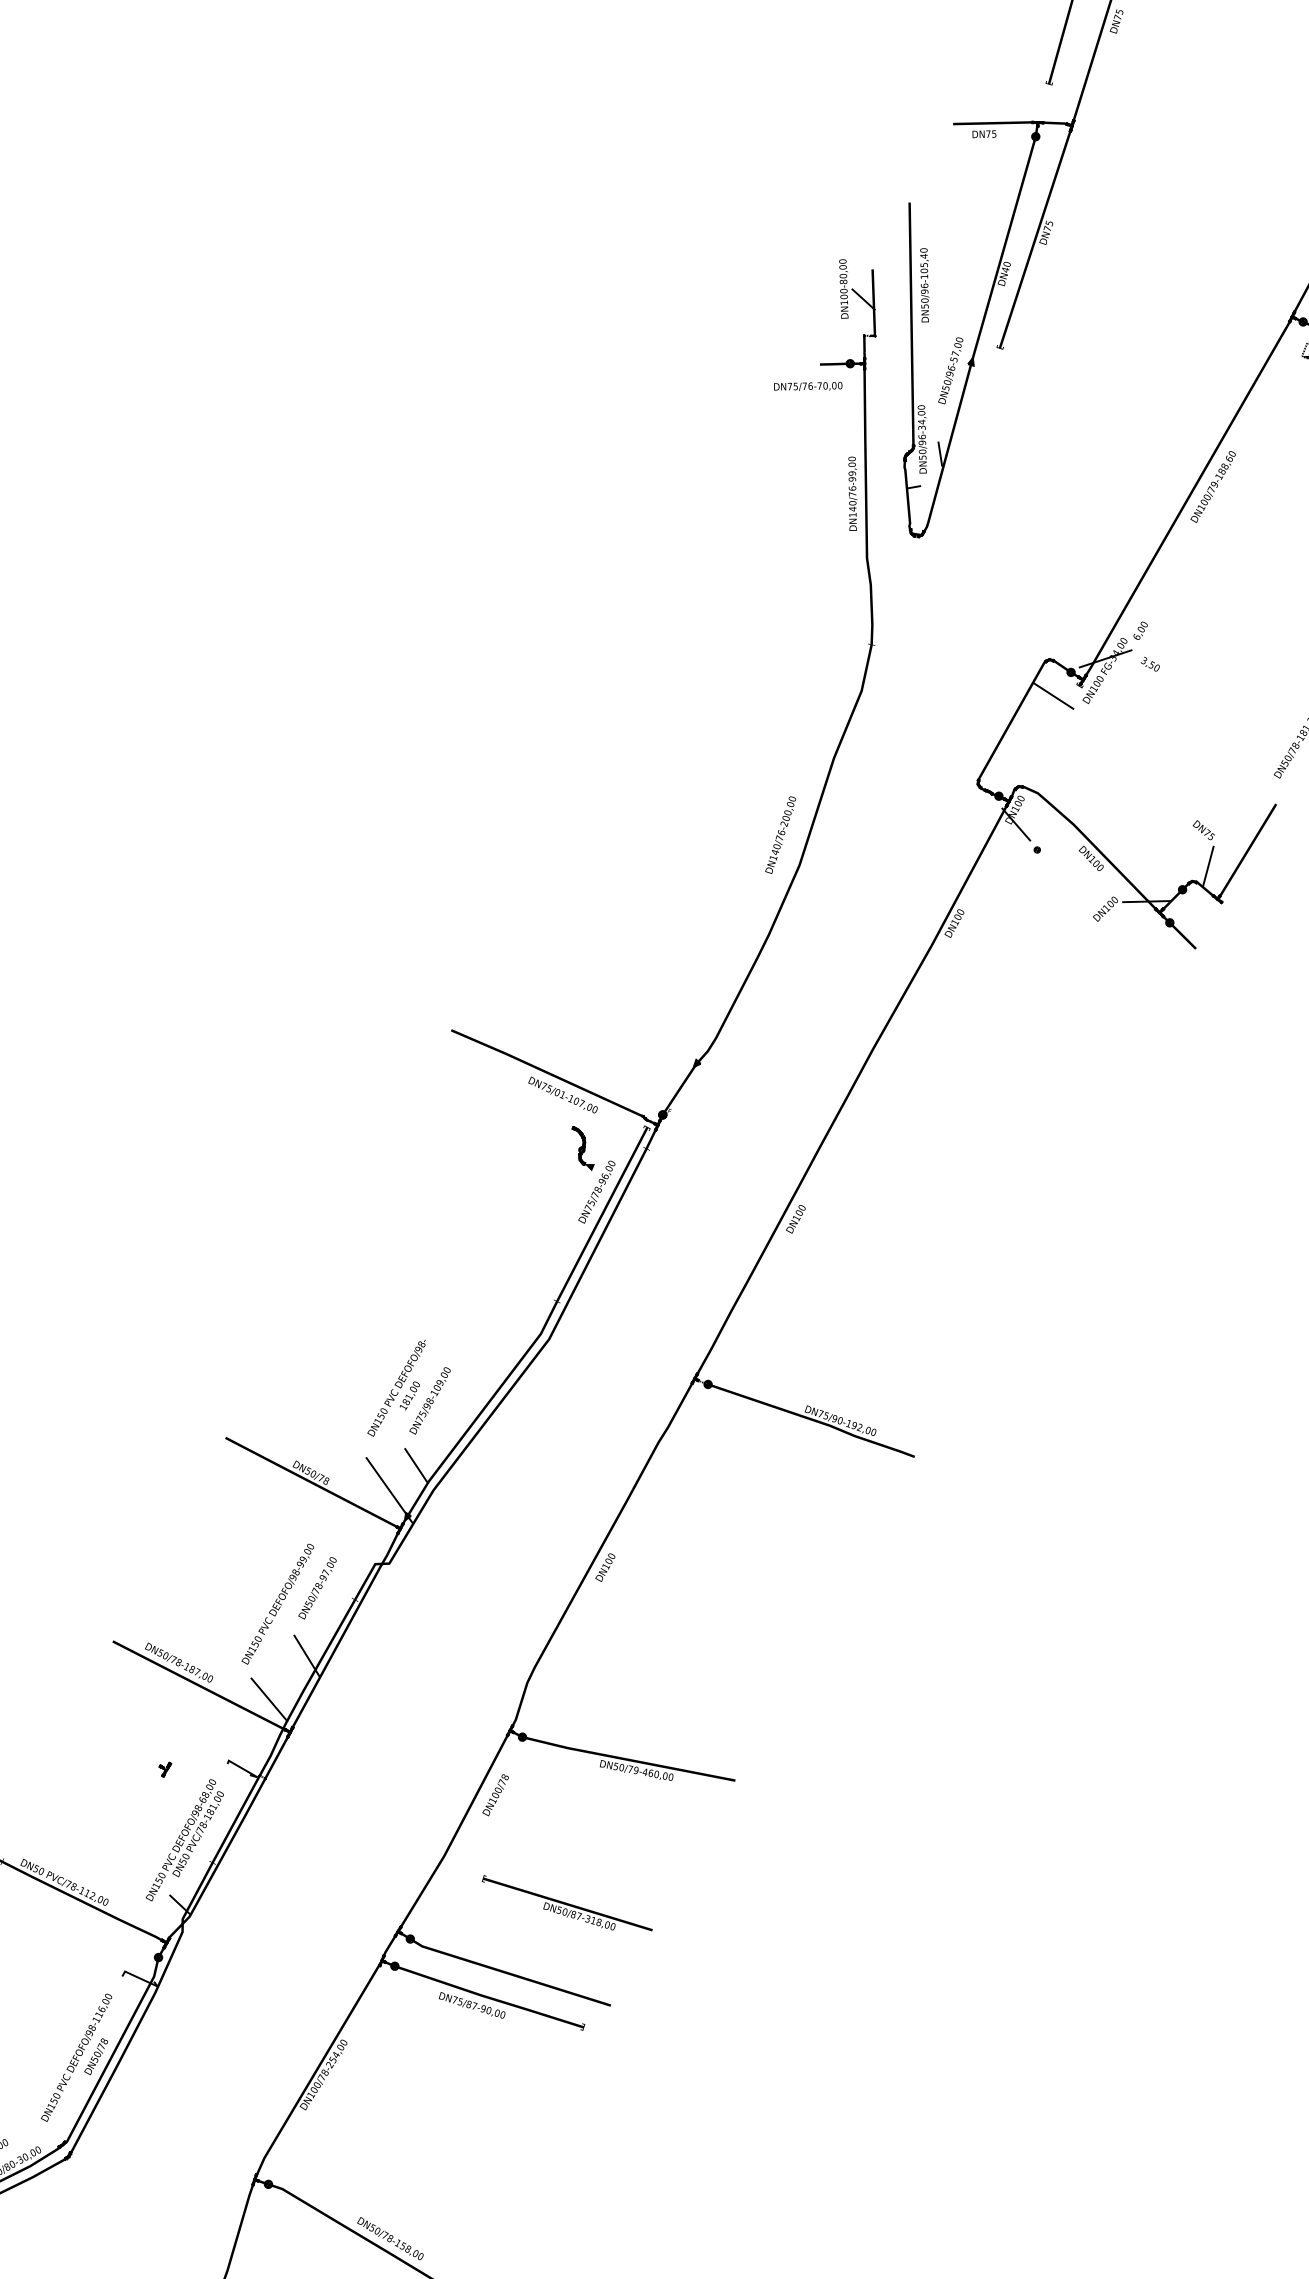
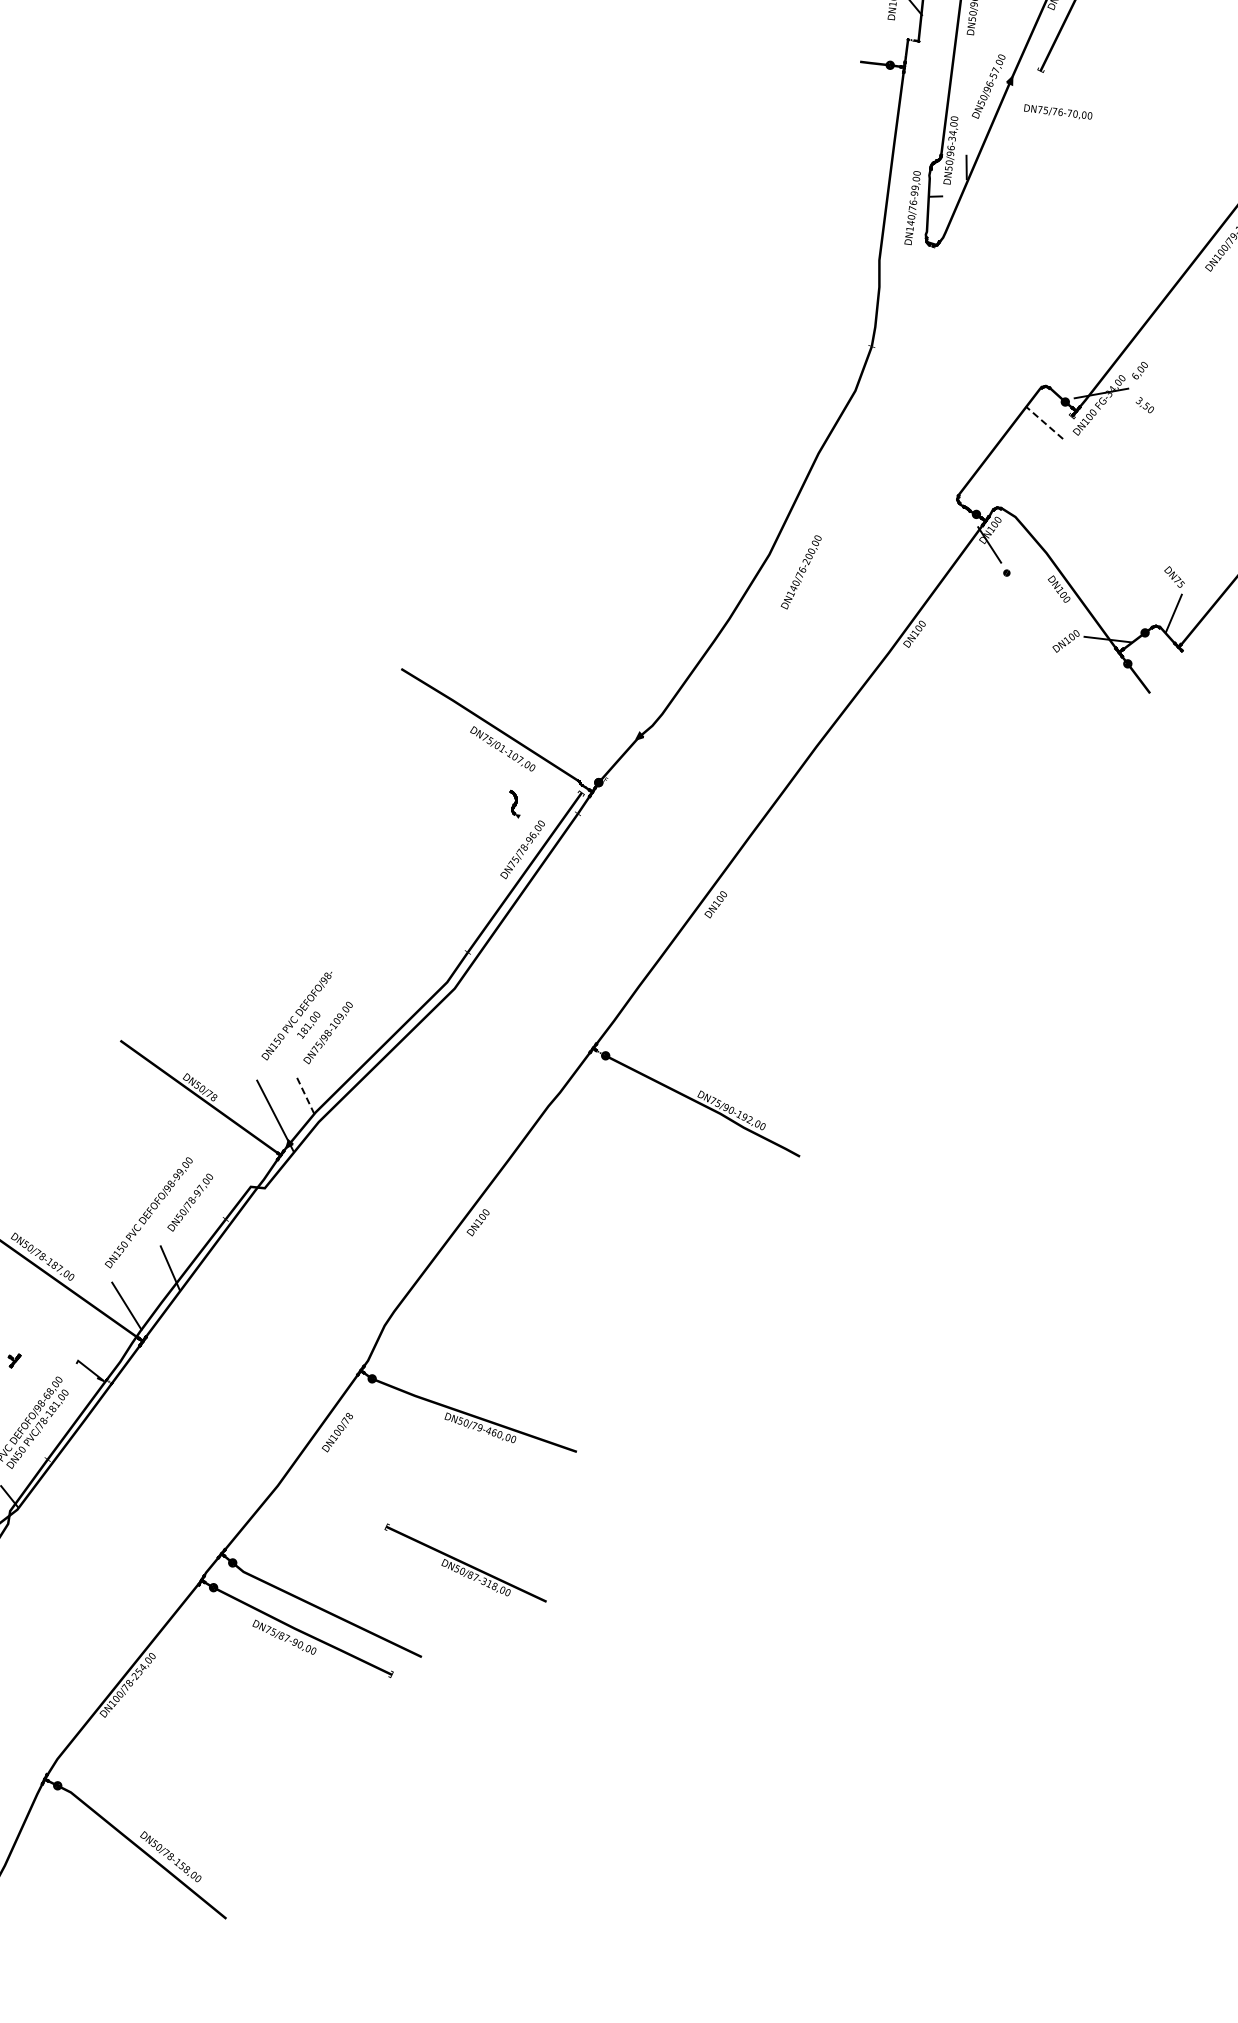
text: (808, 385) -> (1058, 111), moved
text: (852, 493) -> (912, 207), moved
line: (1053, 695) -> (1044, 422), solid -> dashed
text: (780, 834) -> (801, 571), moved
part: (582, 1148) -> (514, 804), size x0.6
line: (416, 1465) -> (305, 1094), solid -> dashed
text: (567, 1903) -> (466, 1563), moved

